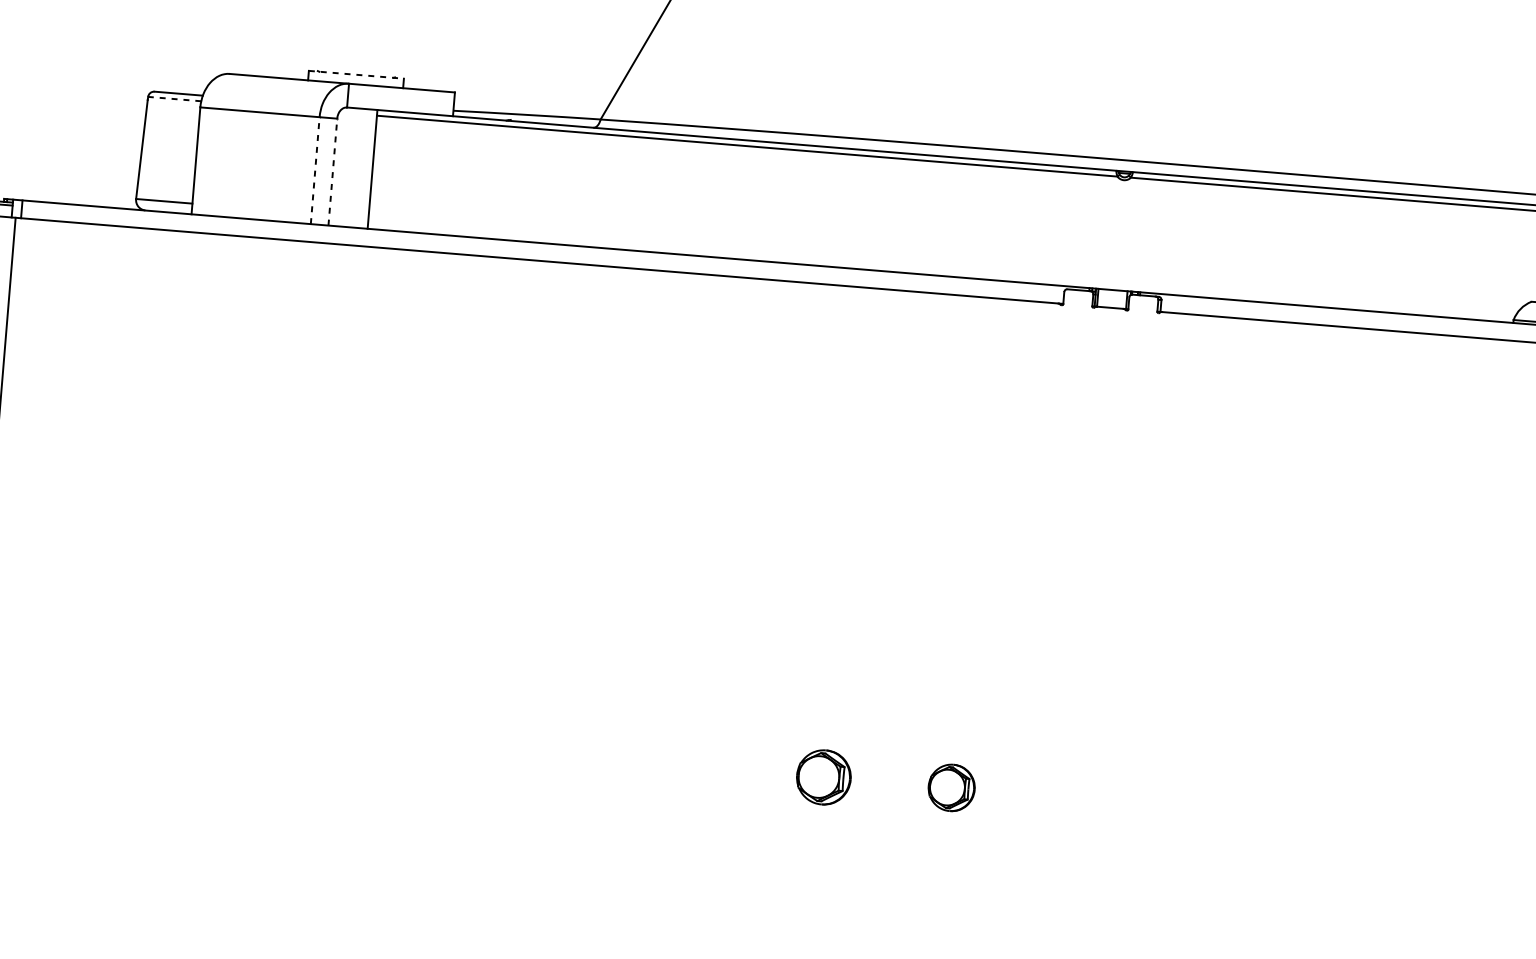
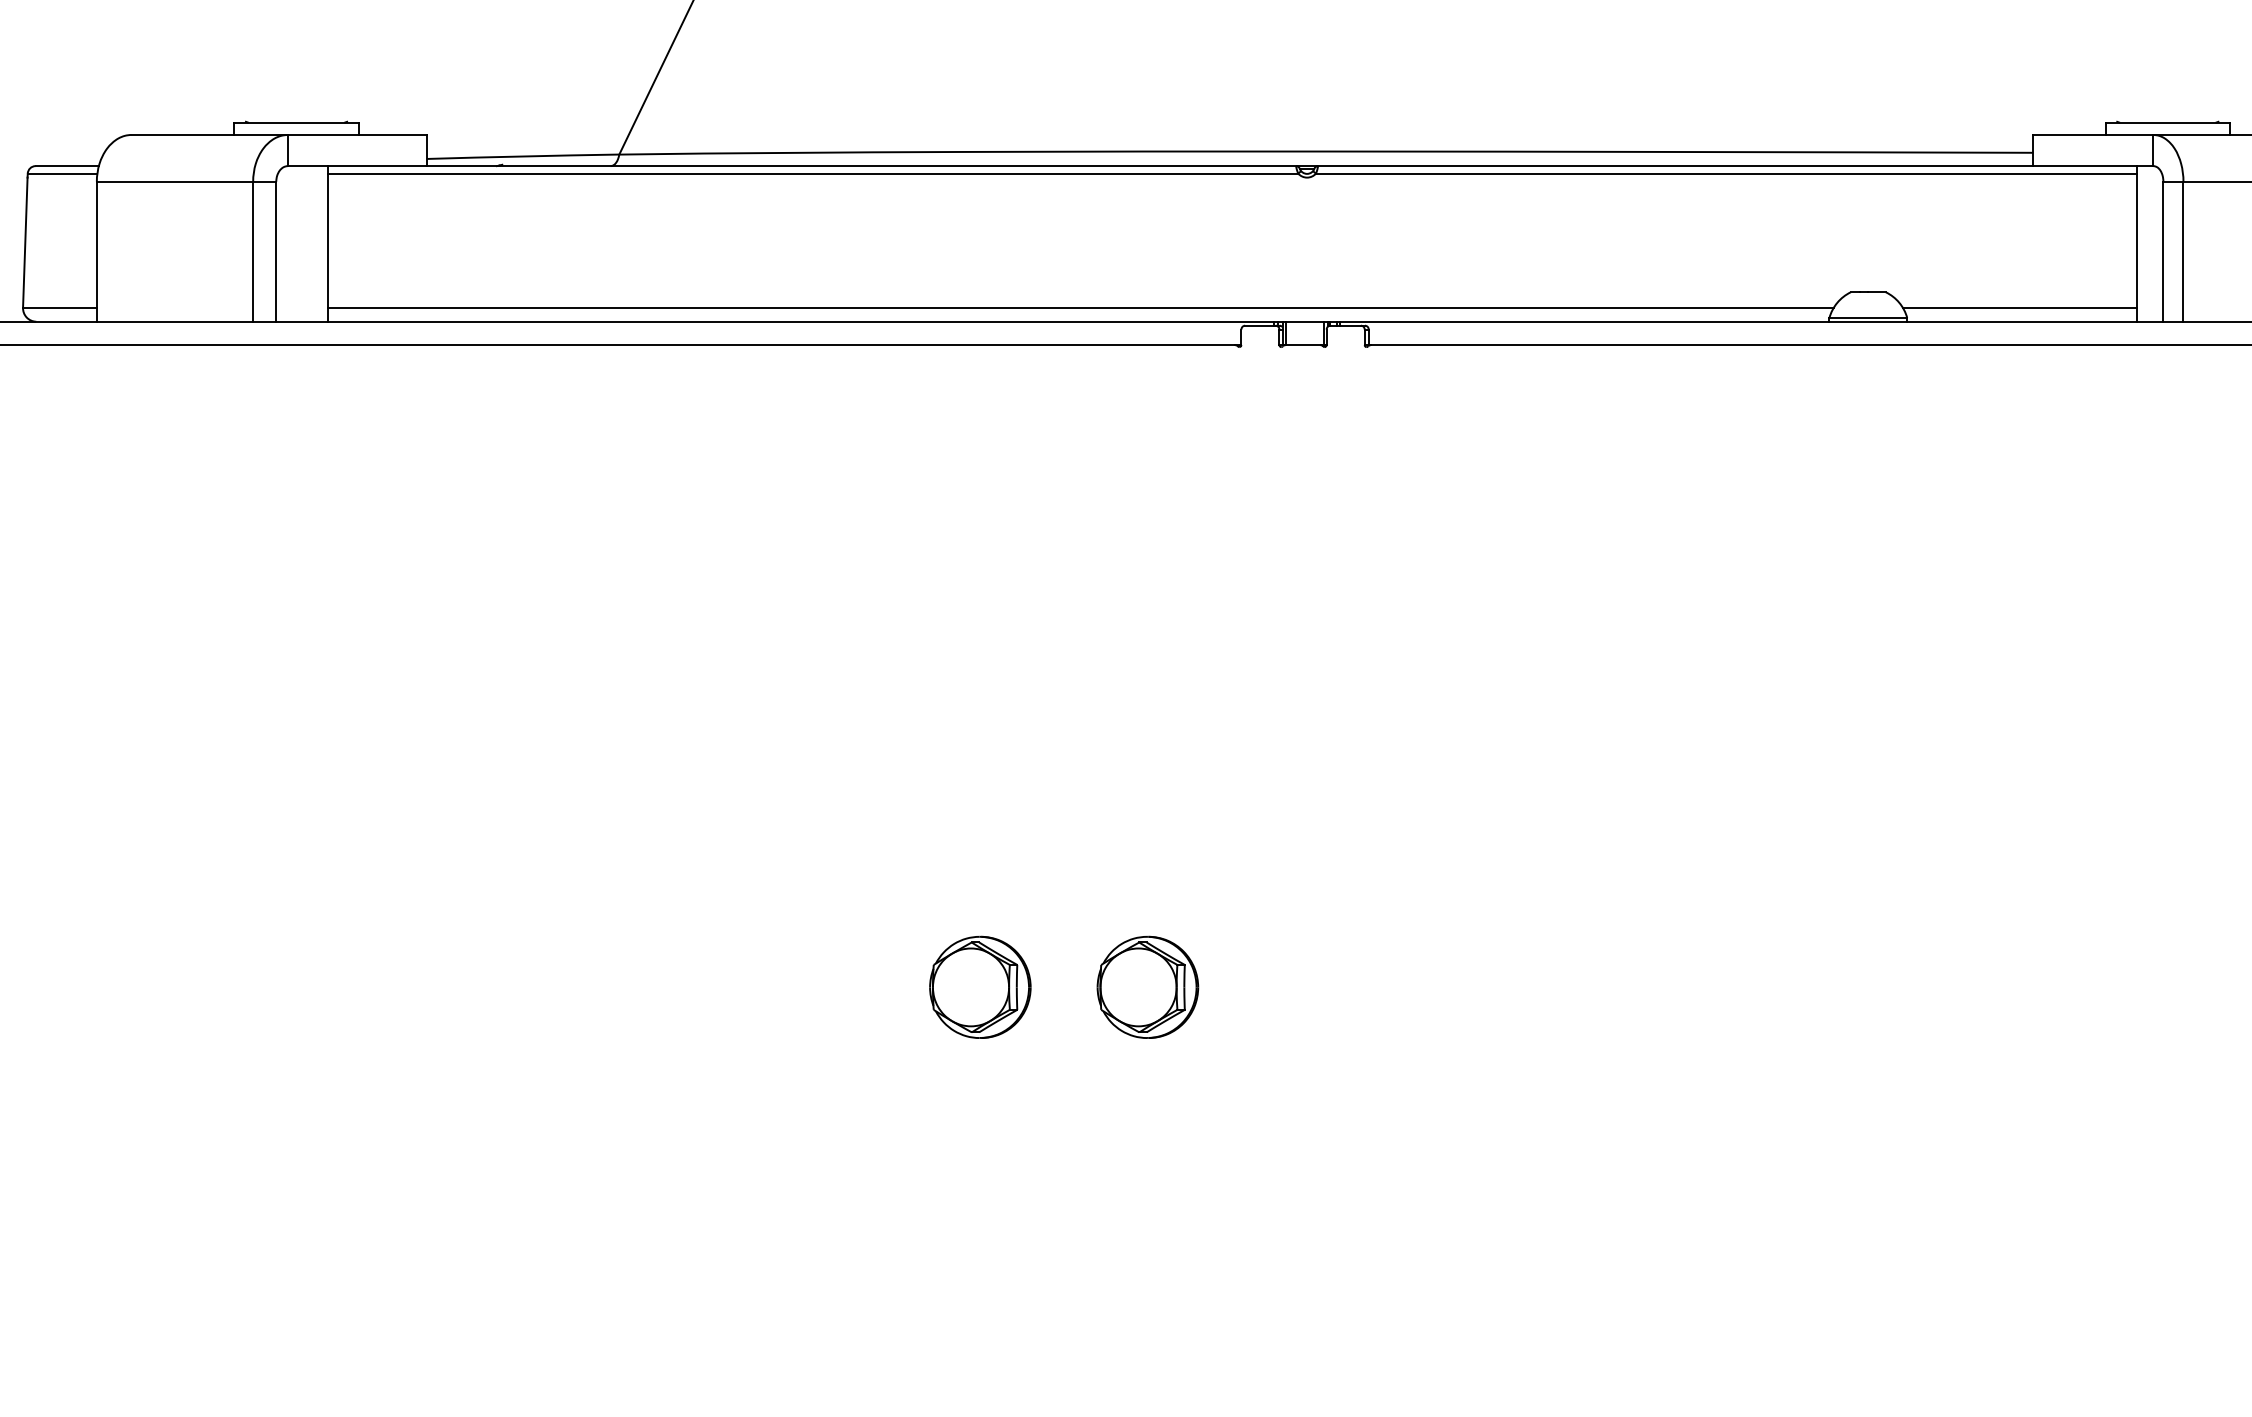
line: (357, 74) -> (297, 122), dashed -> solid
line: (174, 99) -> (62, 173), dashed -> solid
line: (315, 170) -> (253, 251), dashed -> solid
line: (333, 171) -> (276, 251), dashed -> solid
line: (942, 265) -> (1080, 307), added
part: (824, 776) -> (980, 986), size x1.43
part: (951, 787) -> (1147, 986), size x1.67

